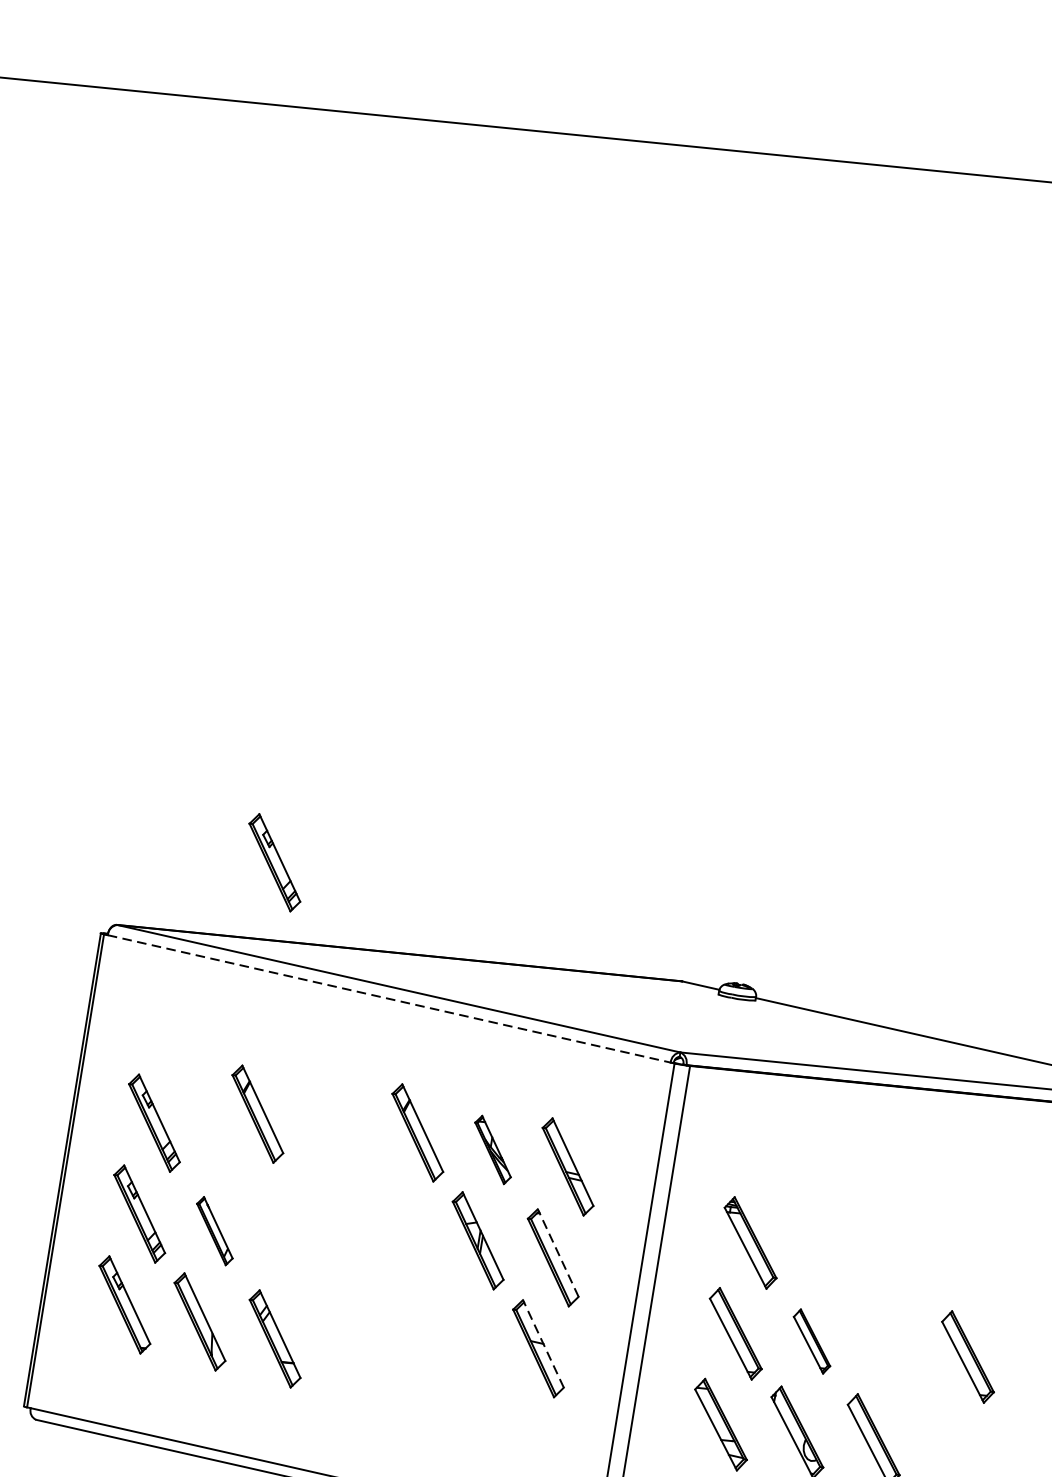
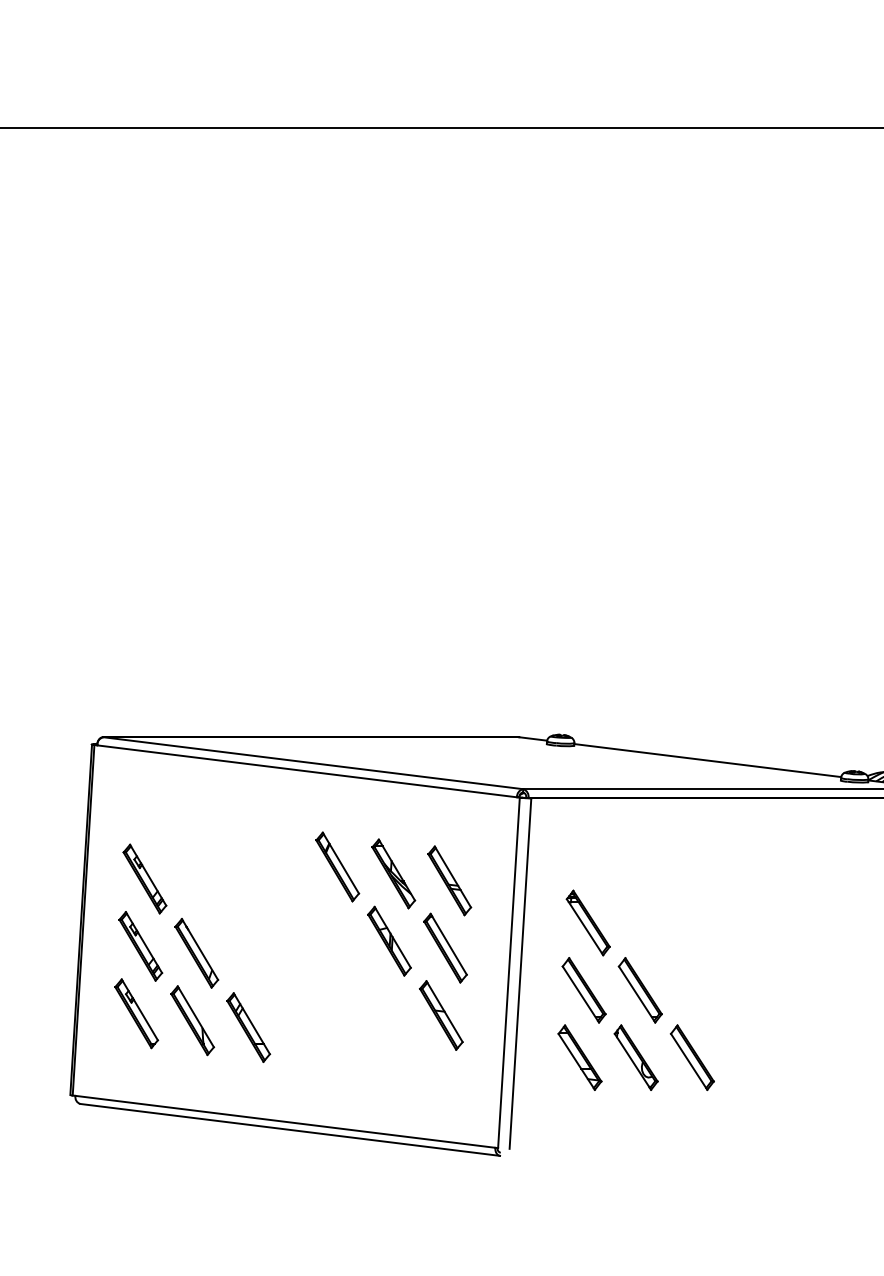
part: (274, 862) -> (213, 680), removed
line: (389, 999) -> (307, 771), dashed -> solid
part: (257, 1113) -> (219, 864), removed
part: (492, 1149) -> (393, 873), size x1.43
part: (214, 1231) -> (196, 953), size x1.43
line: (557, 1251) -> (448, 943), dashed -> solid
part: (810, 1341) -> (639, 990), size x1.43
line: (543, 1343) -> (444, 1011), dashed -> solid
part: (967, 1357) -> (754, 990), removed

